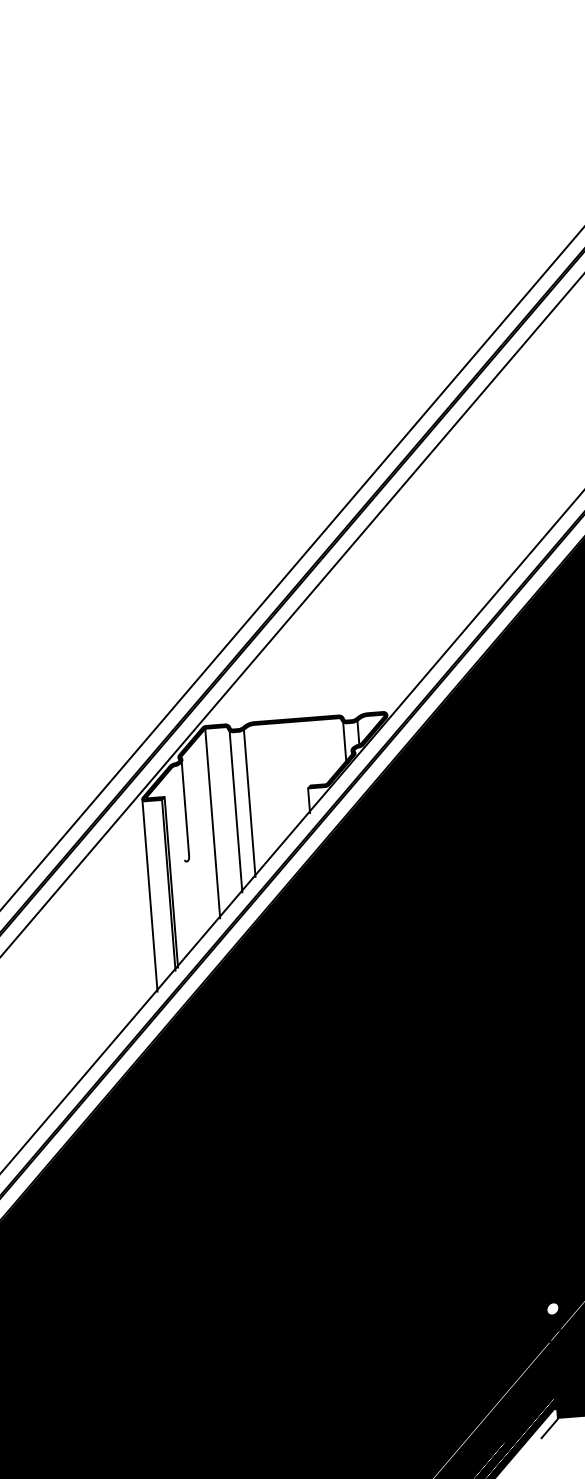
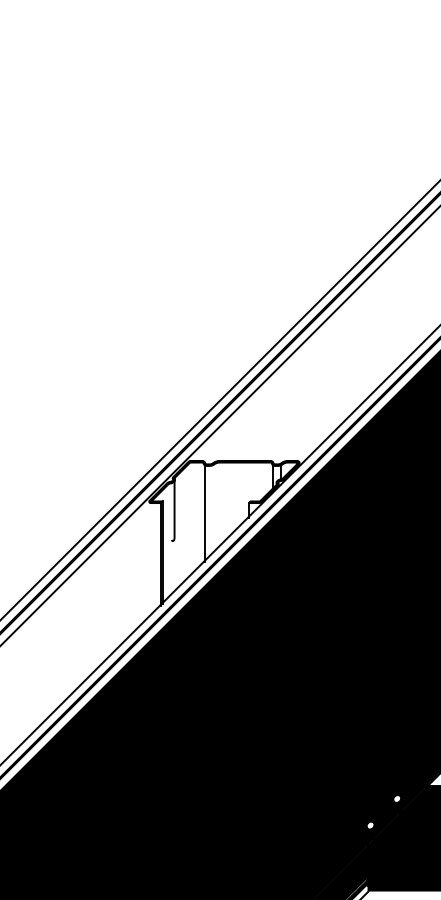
line: (250, 803) -> (213, 509), removed
line: (213, 823) -> (190, 519), removed
line: (150, 895) -> (149, 559), removed

